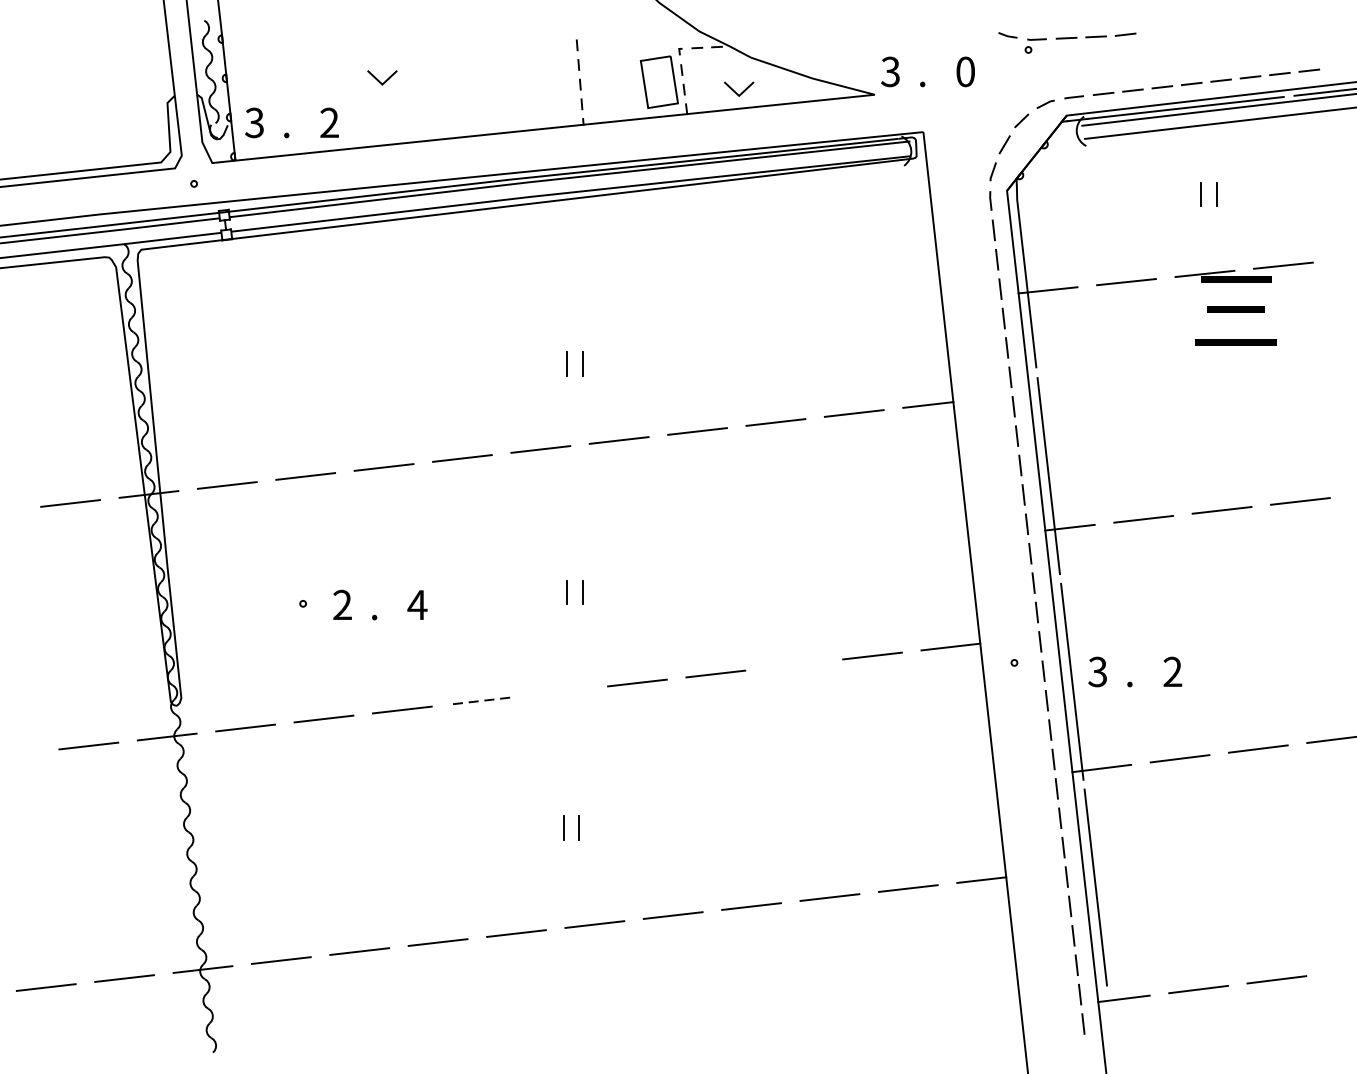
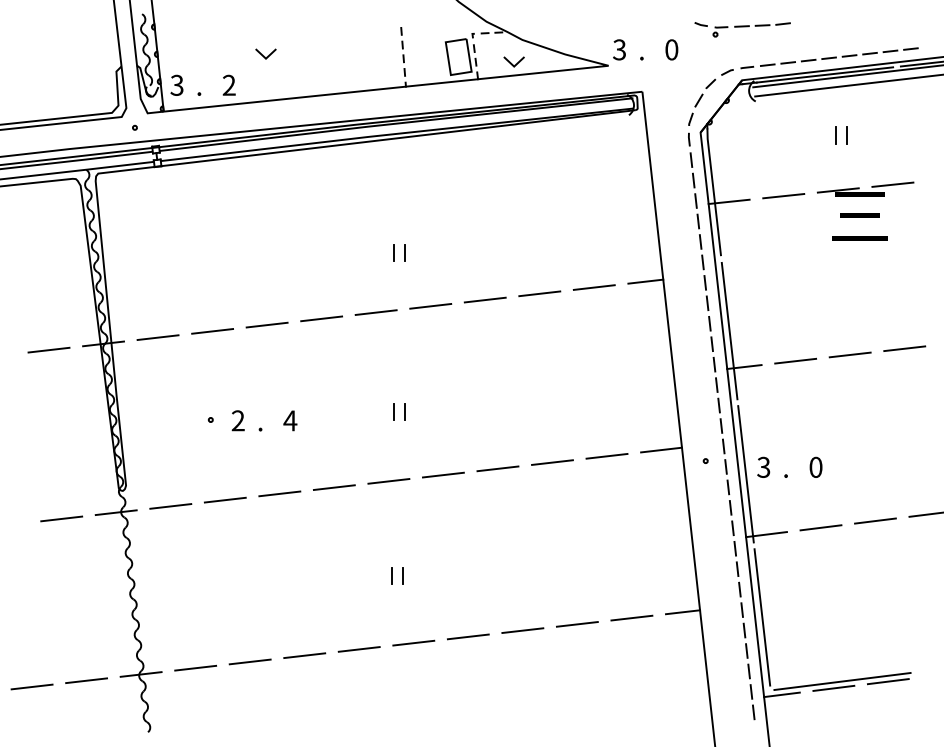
line: (794, 664) -> (552, 462), added
text: (1172, 670) -> (815, 466), 2 -> 0
line: (558, 692) -> (388, 481), added
line: (480, 700) -> (334, 487), dashed -> solid
line: (1210, 979) -> (842, 681), added

